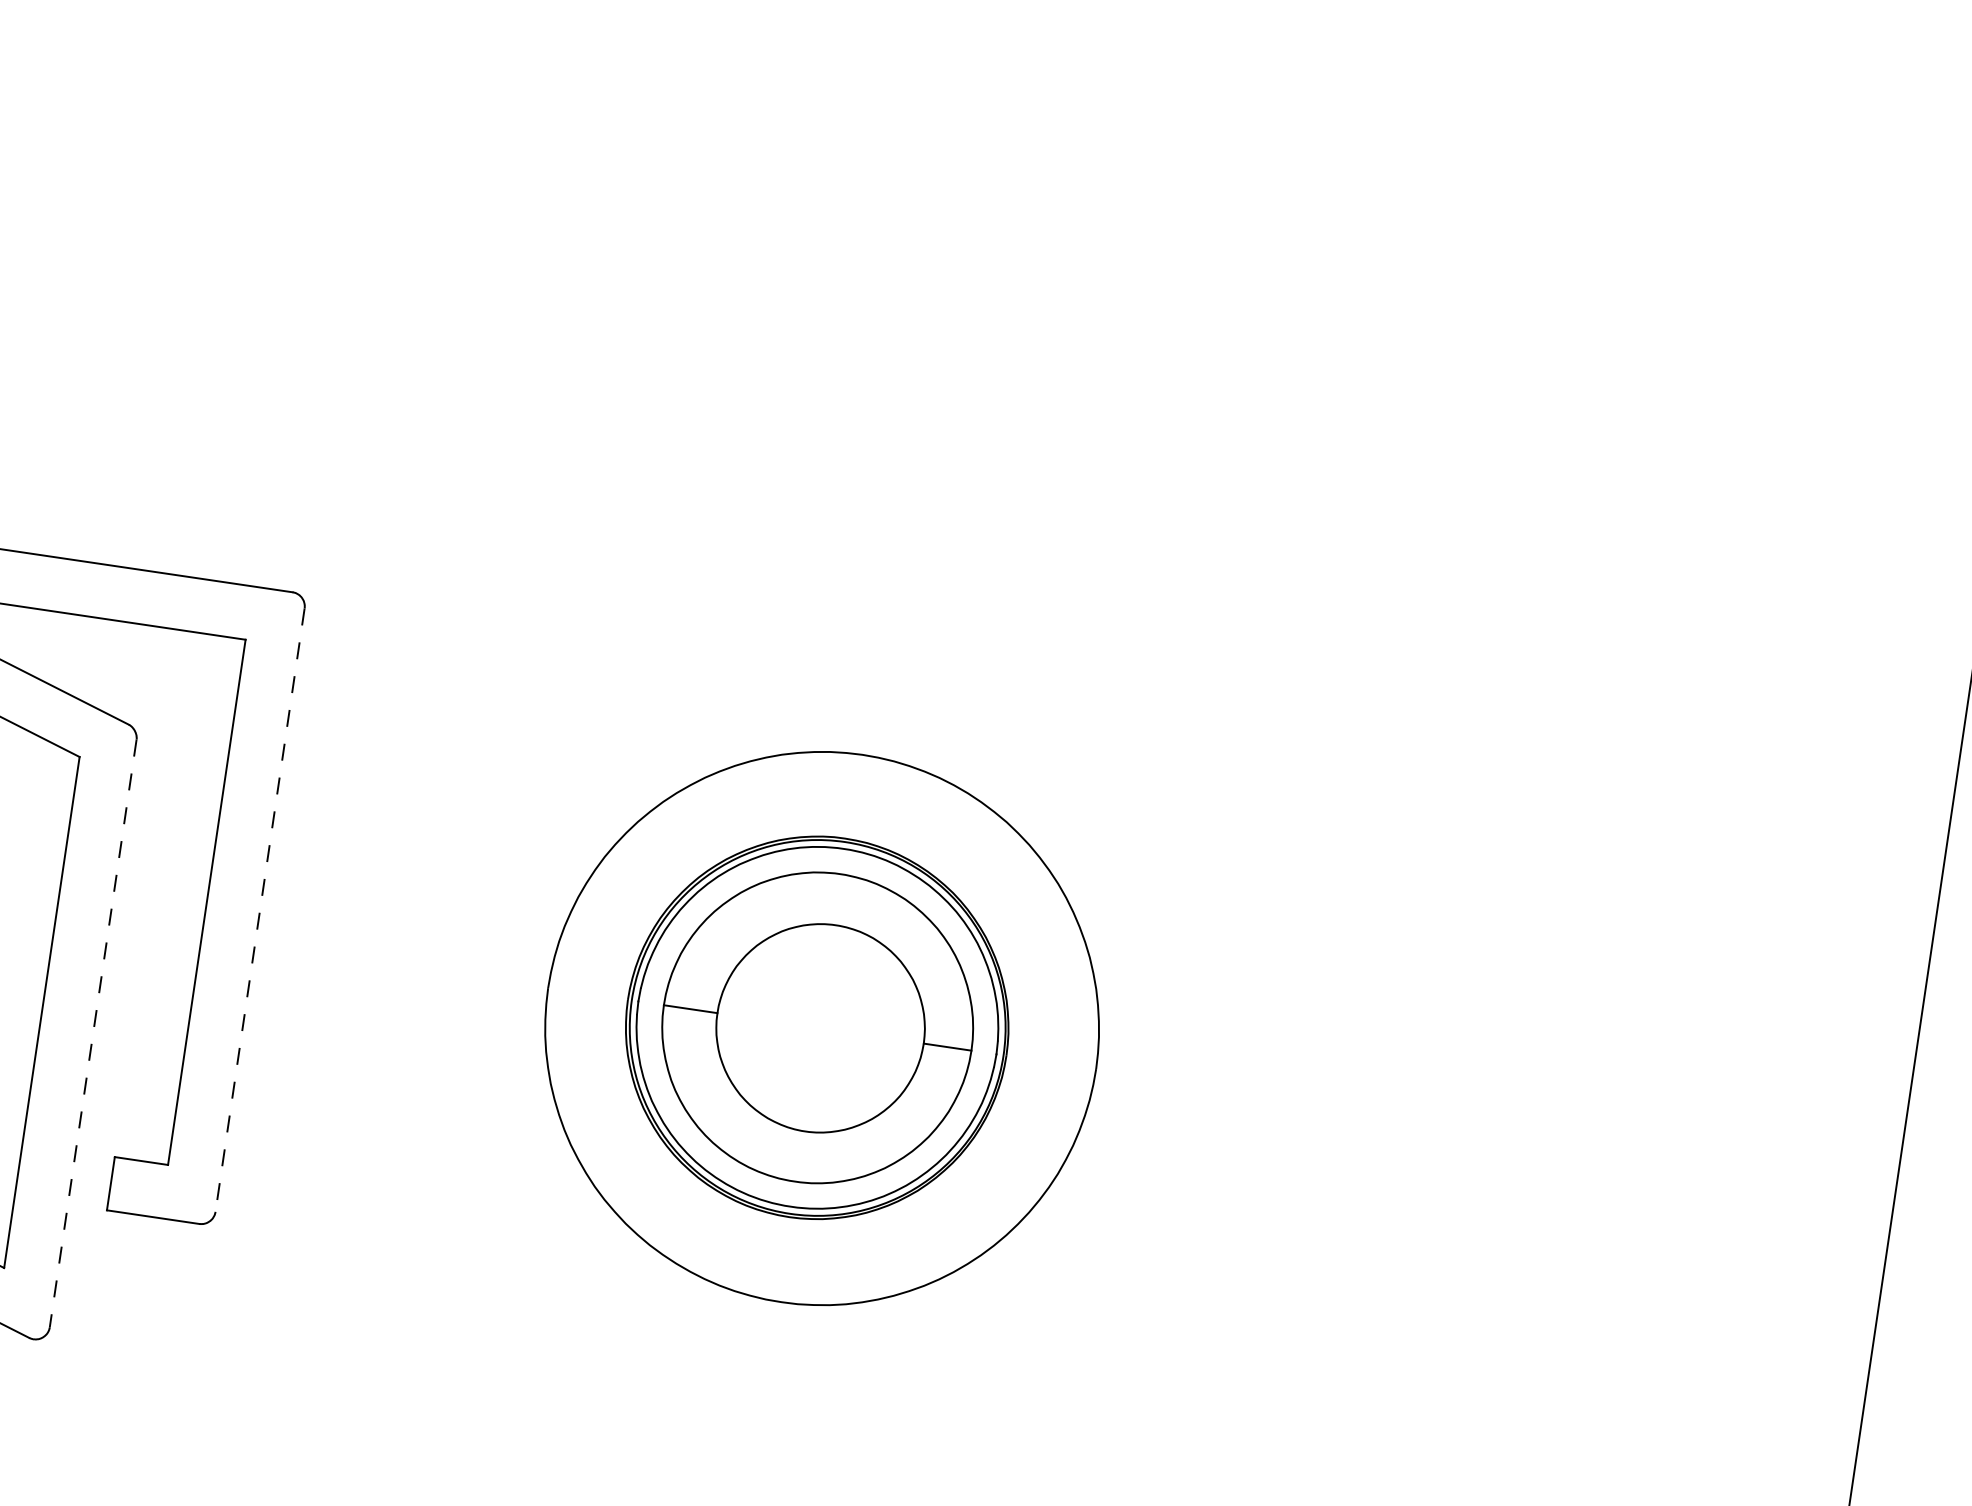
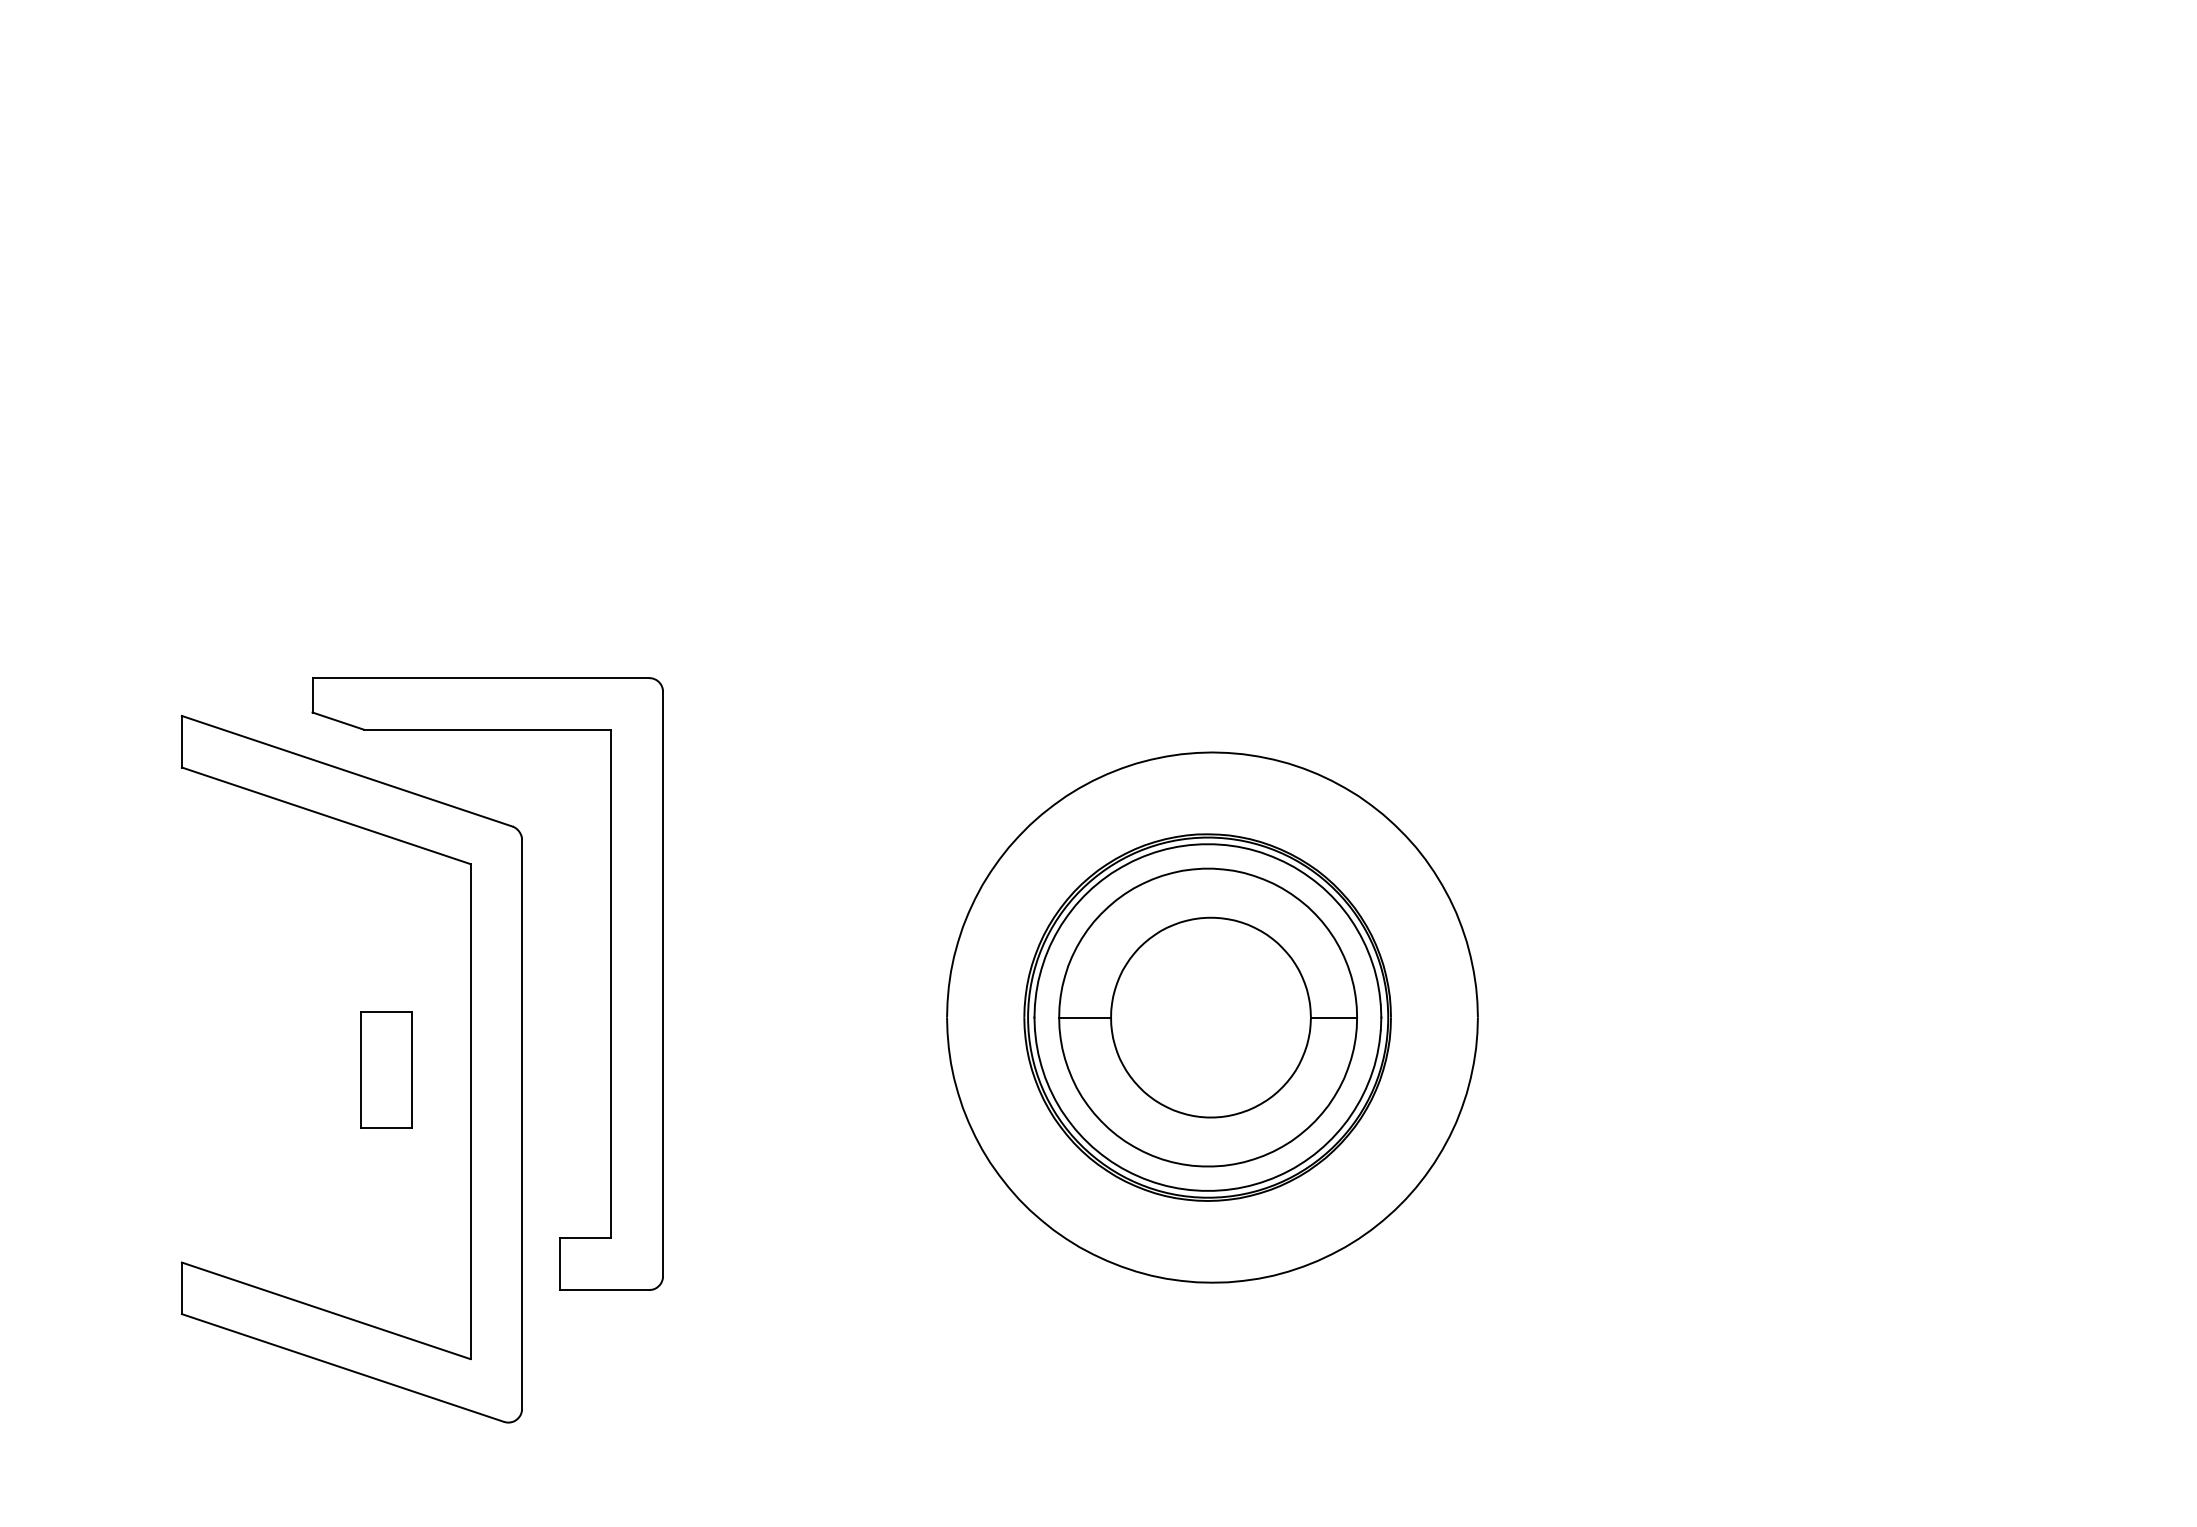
line: (260, 910) -> (663, 984), dashed -> solid
line: (93, 1033) -> (522, 1124), dashed -> solid

